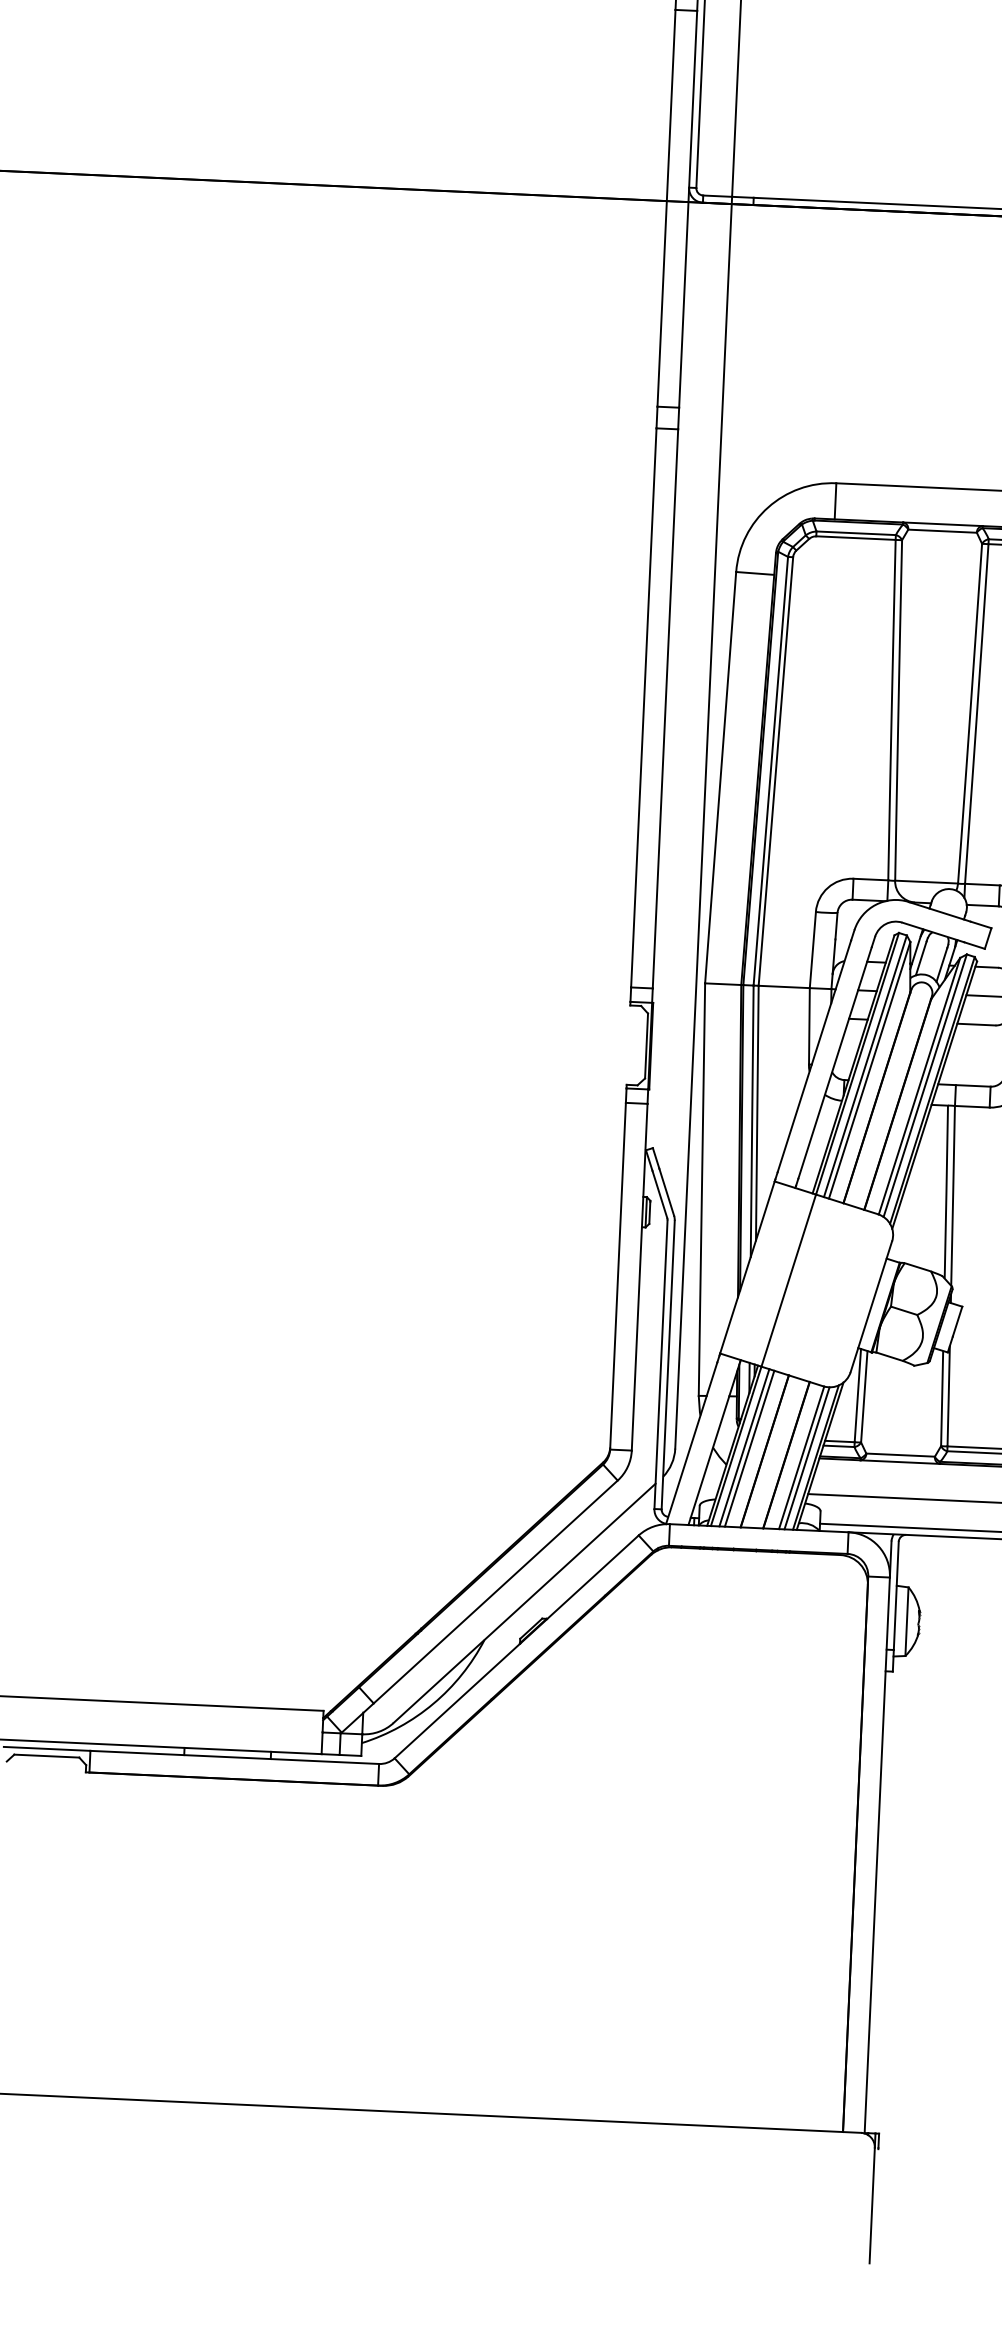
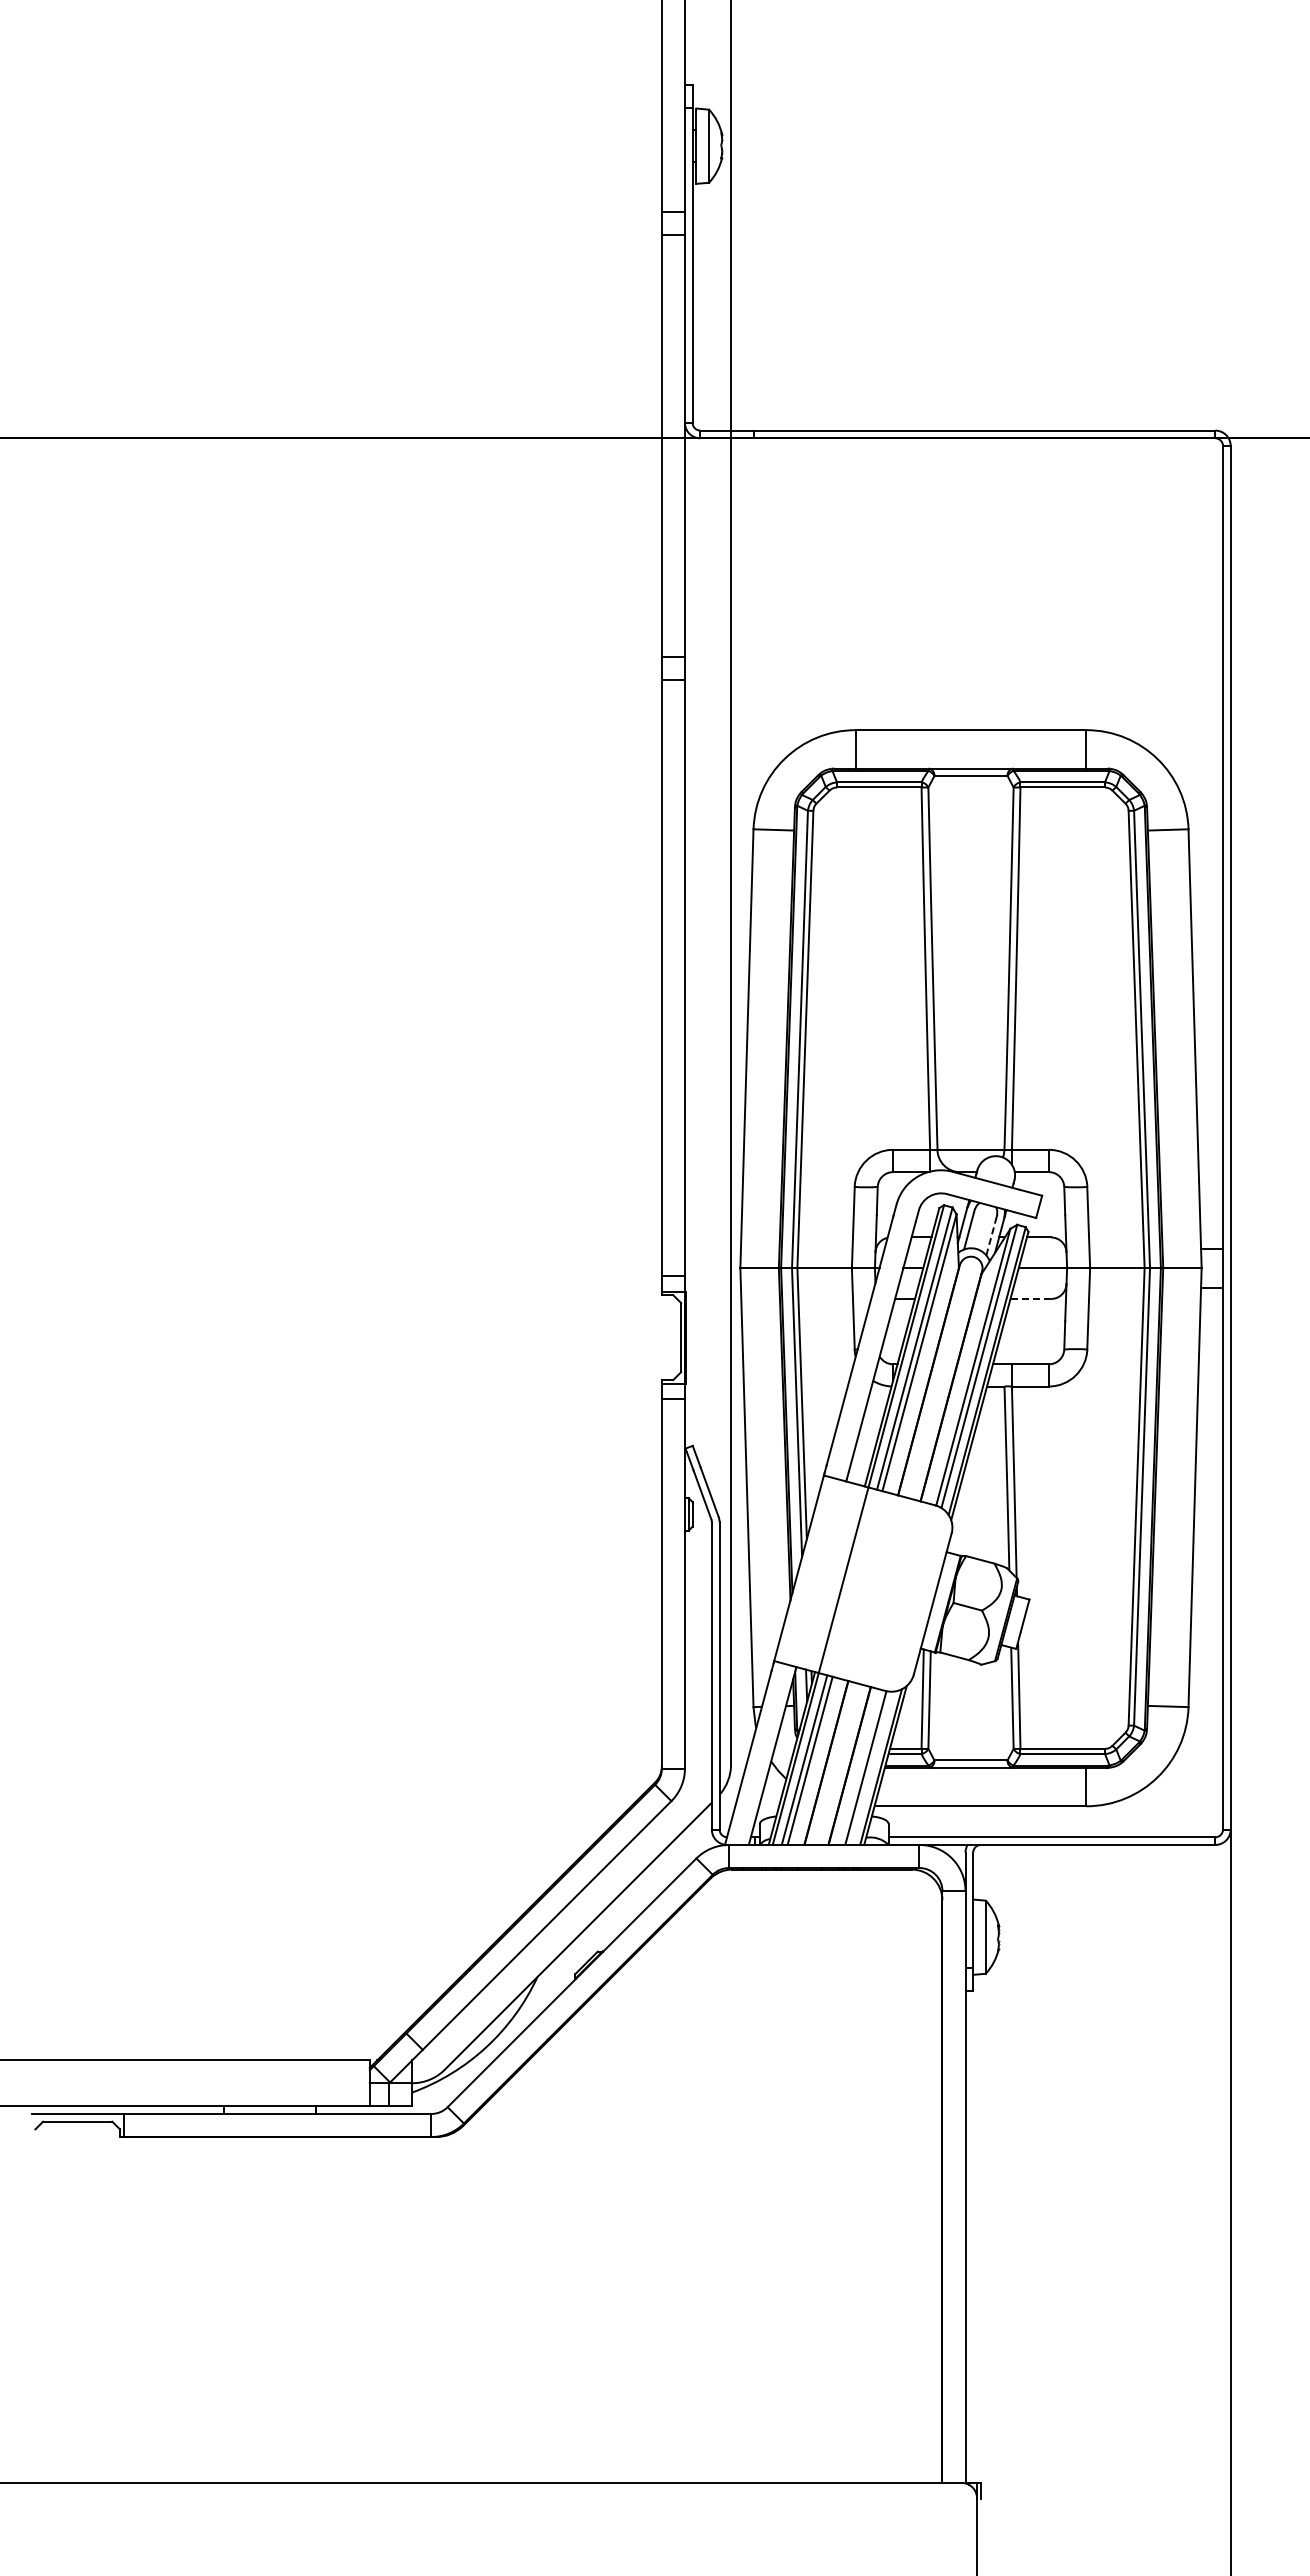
line: (942, 965) -> (991, 1237), solid -> dashed
line: (976, 1024) -> (1030, 1298), solid -> dashed
line: (806, 1457) -> (871, 1767), removed

